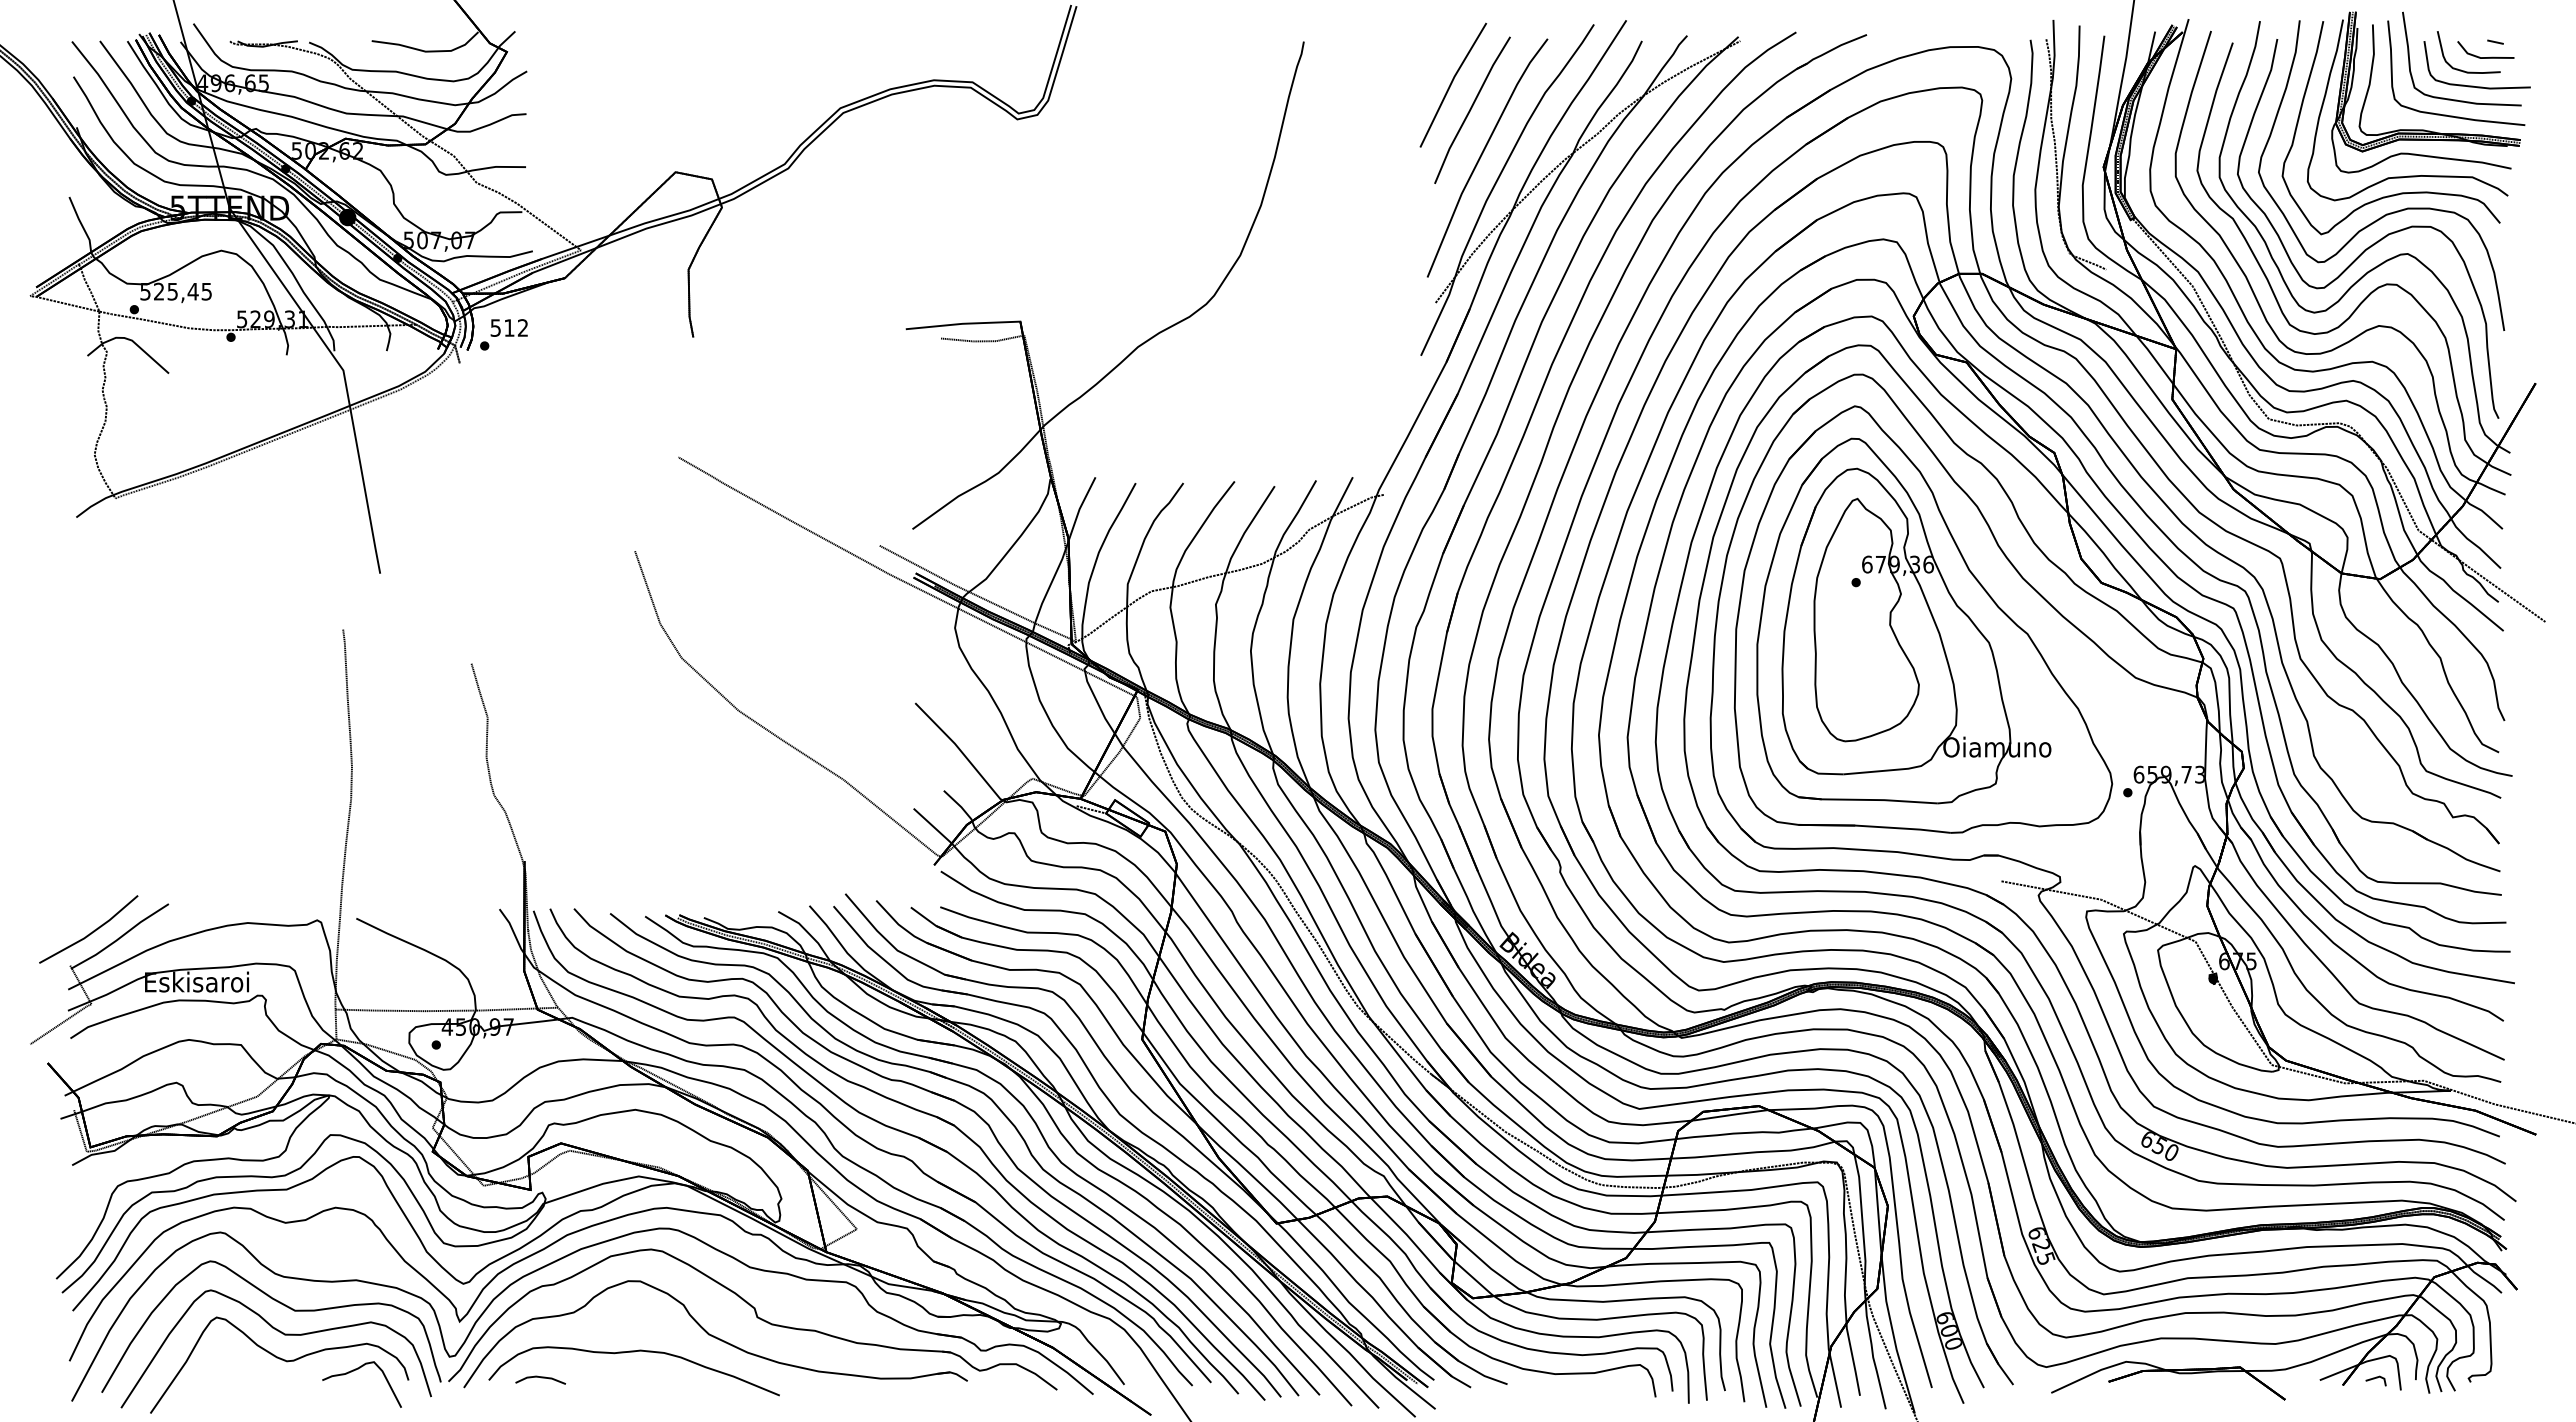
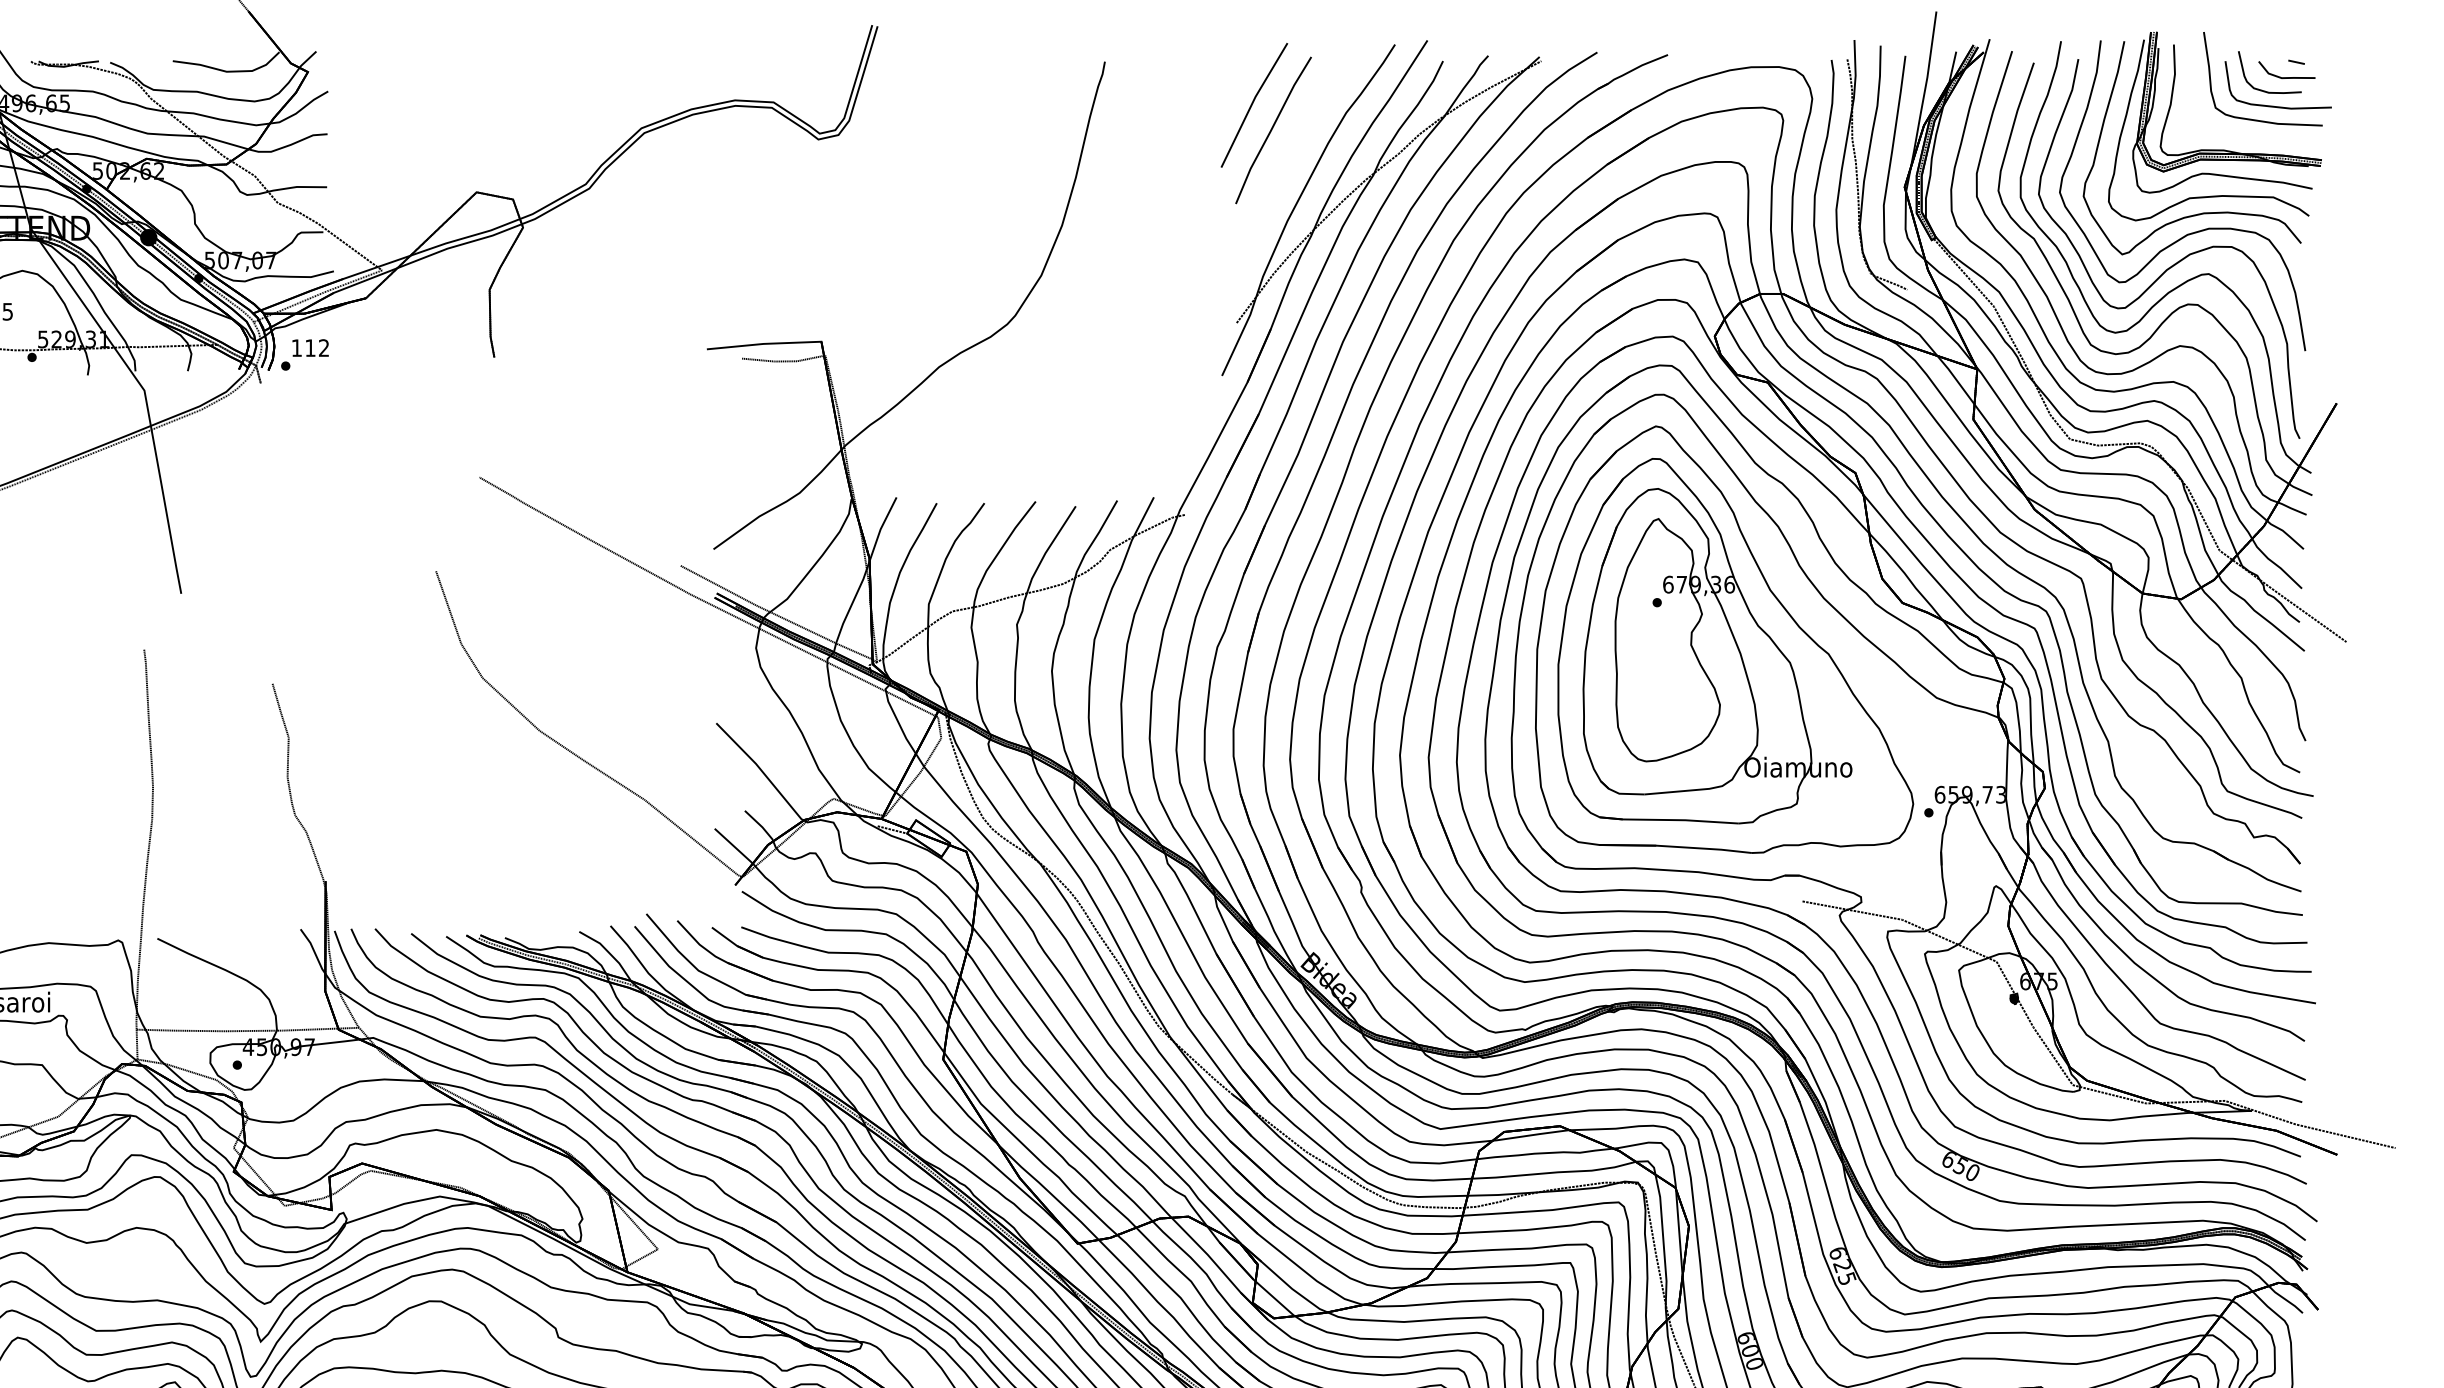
part: (2453, 115) -> (2254, 135), removed
part: (1487, 157) -> (1288, 177), removed
text: (495, 327) -> (296, 347), 512 -> 112

